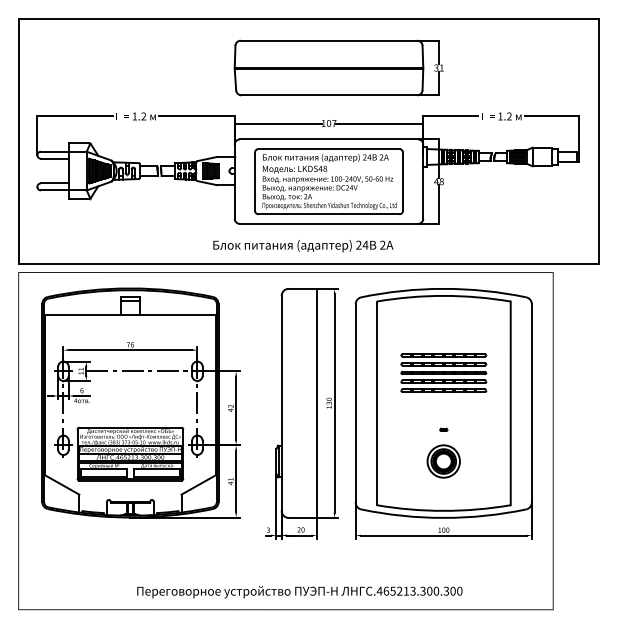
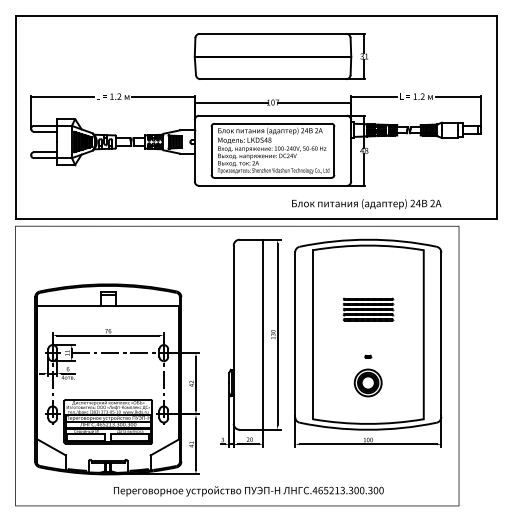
text: (303, 246) -> (366, 204), moved
part: (444, 372) -> (368, 309), size x0.7
part: (140, 403) -> (116, 379), moved

